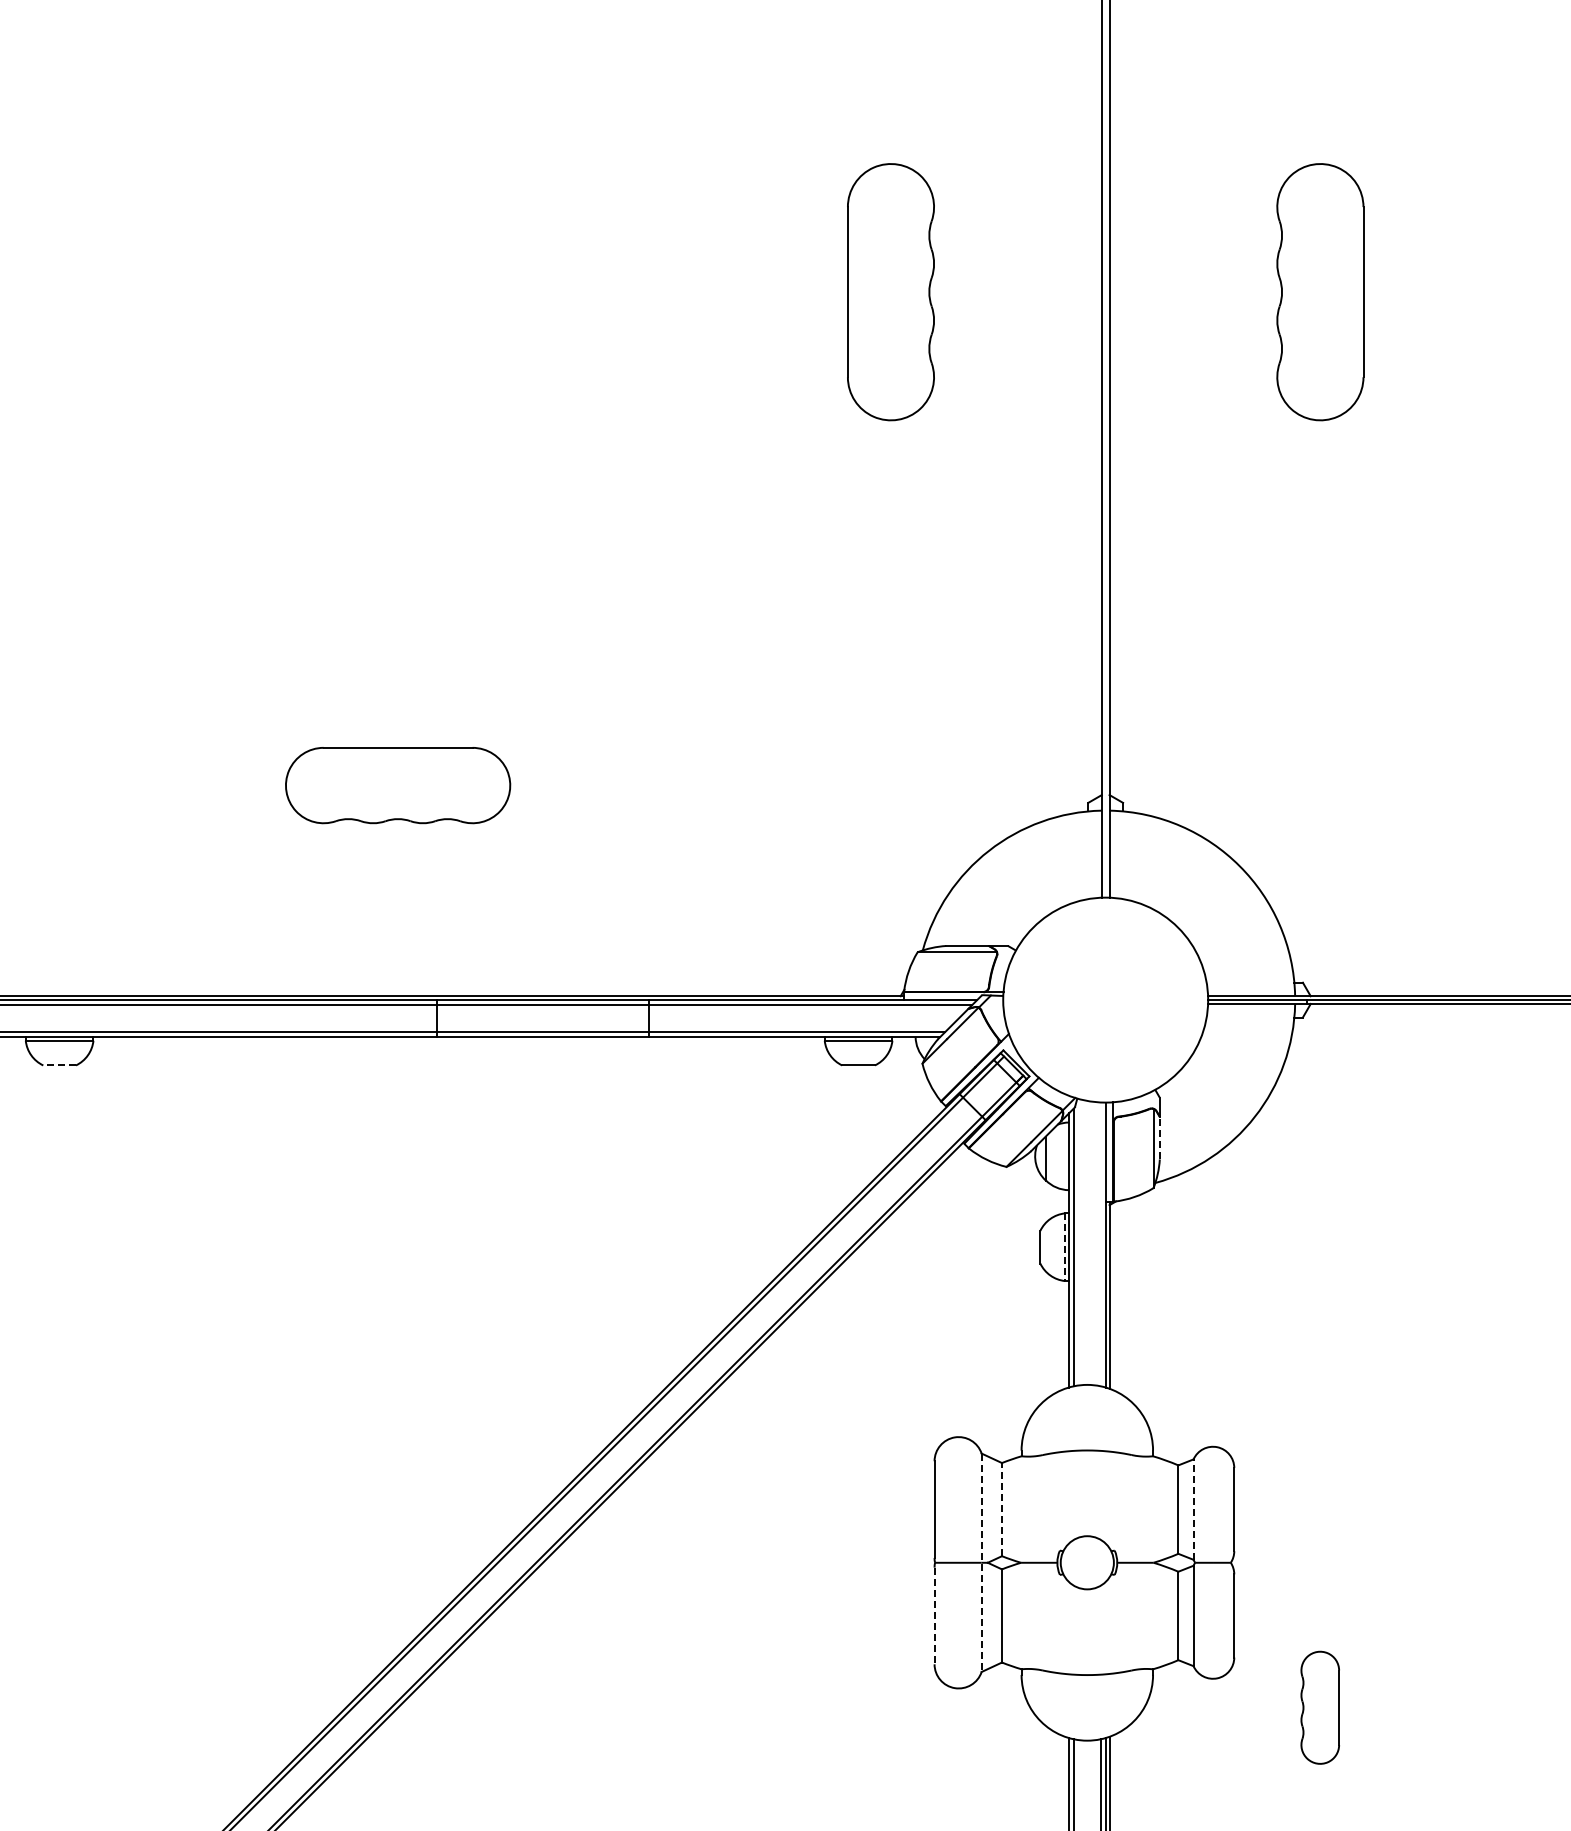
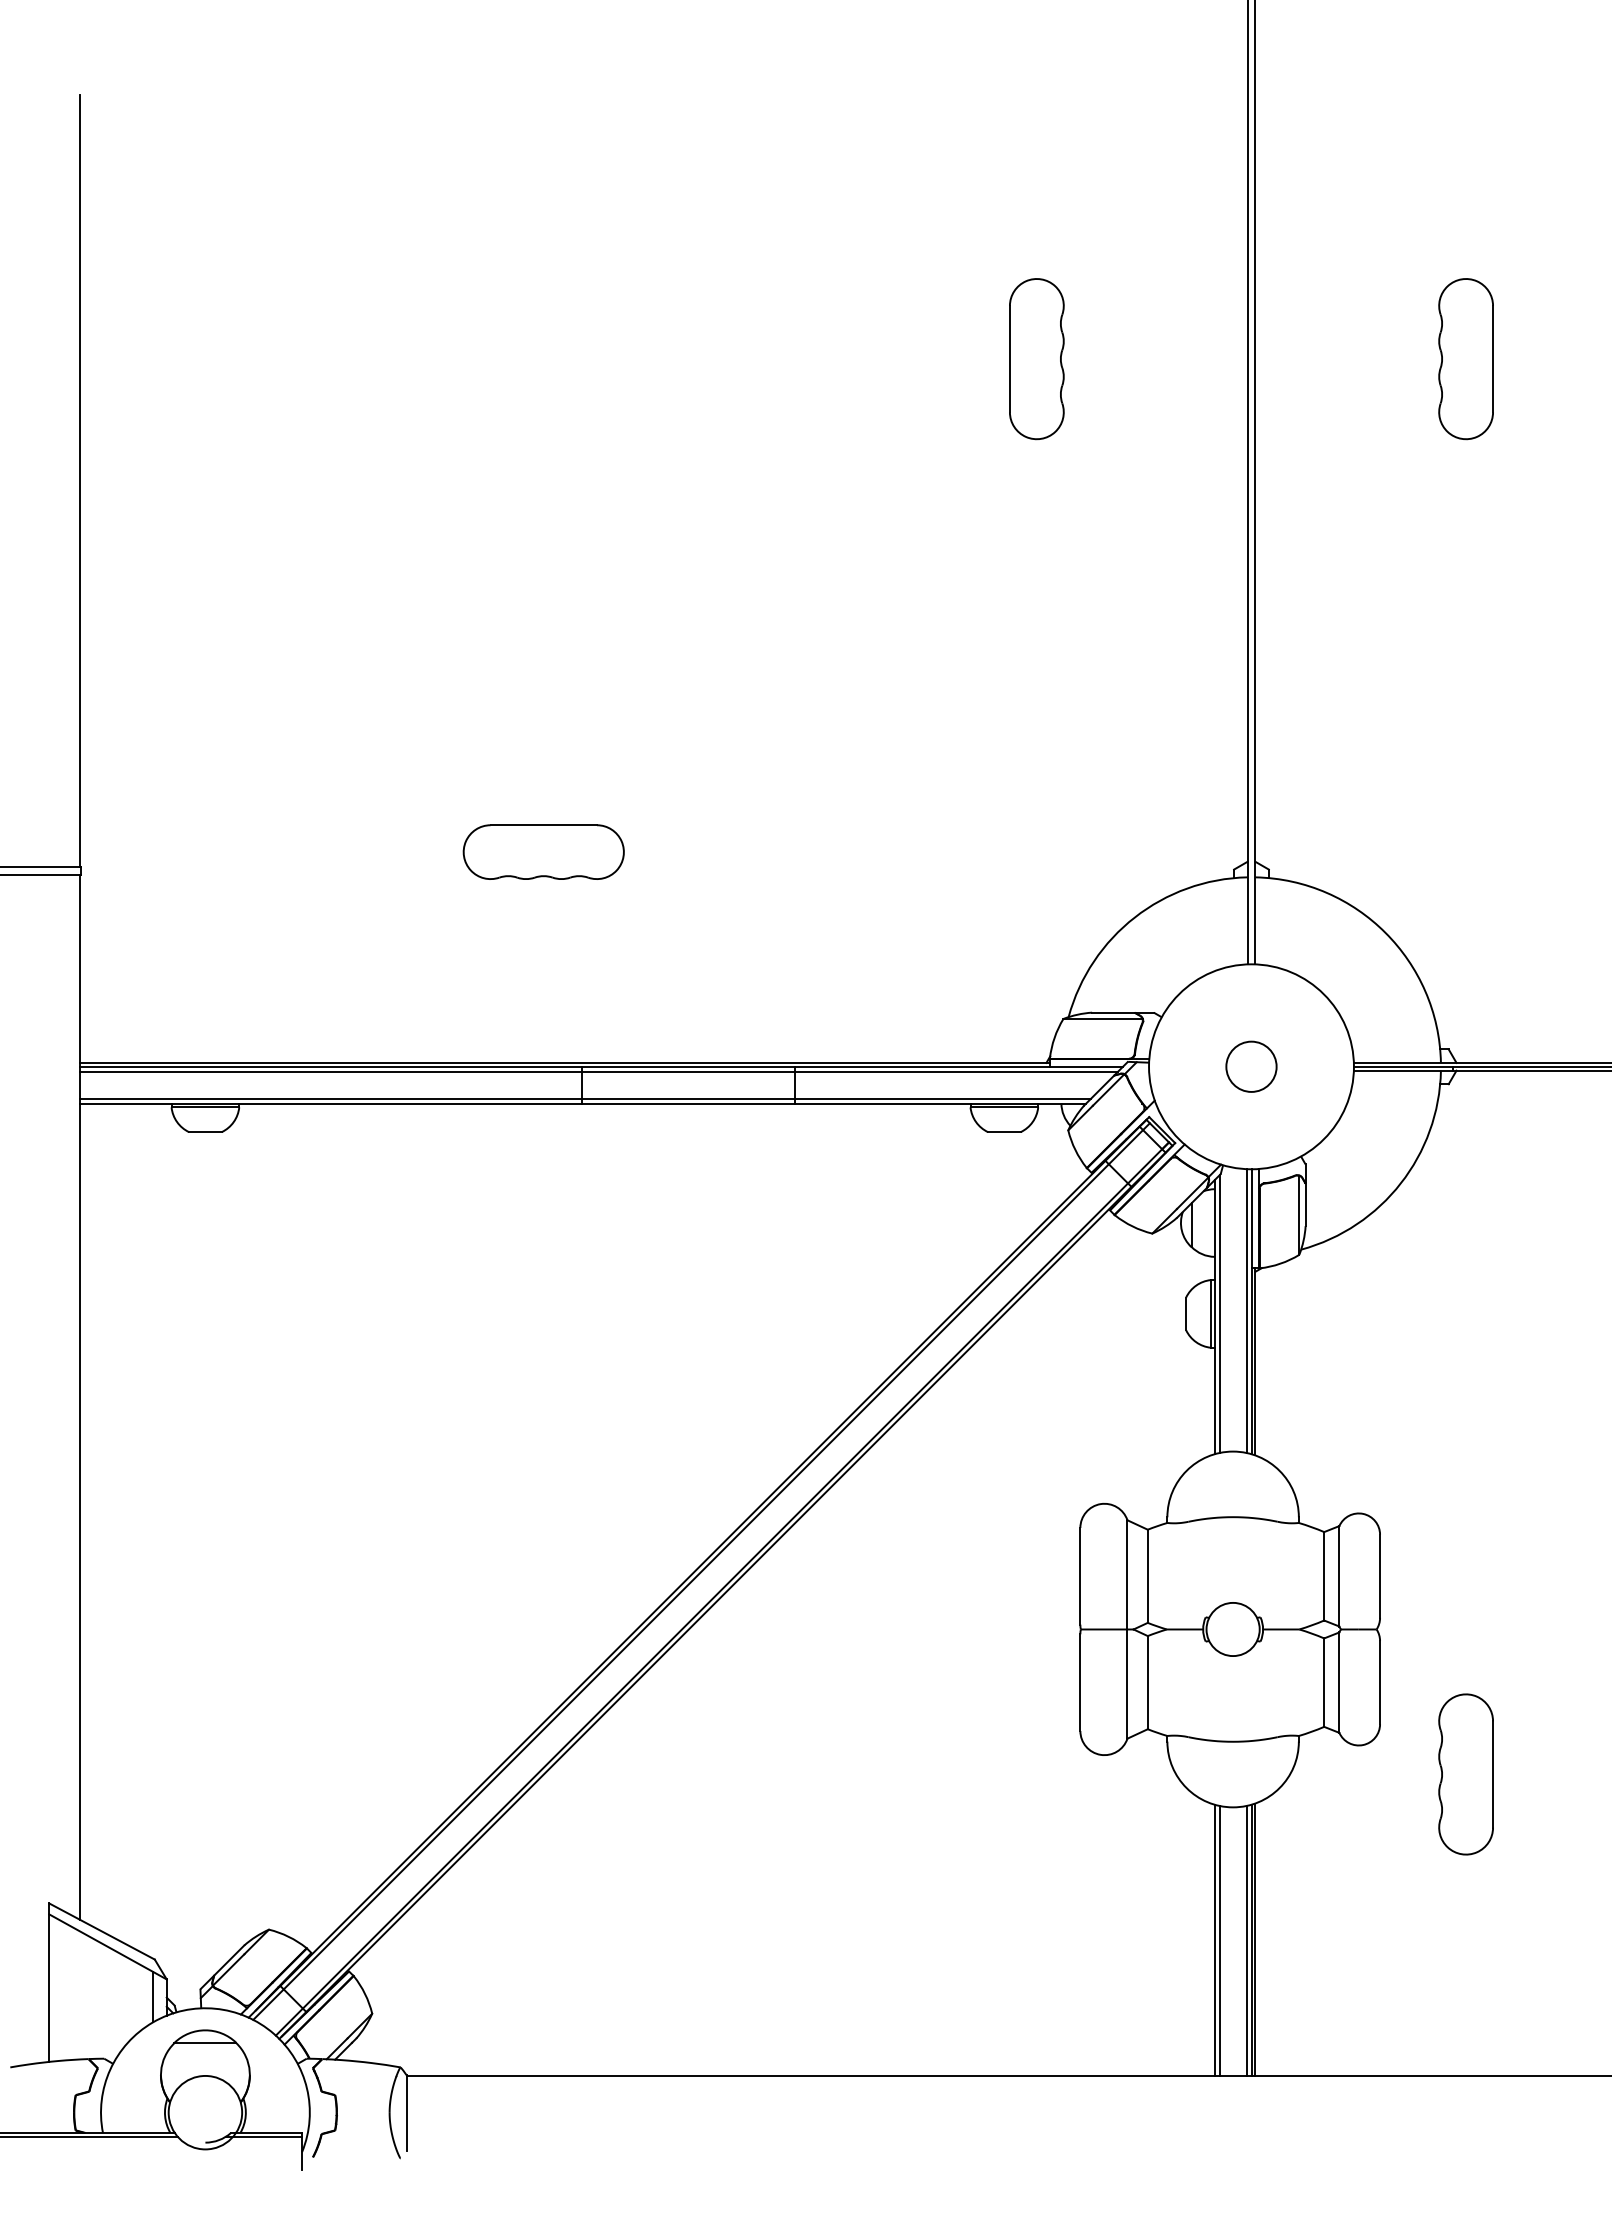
part: (890, 292) -> (1036, 359), size x0.62
part: (1319, 292) -> (1465, 359), size x0.62
part: (397, 784) -> (543, 851), size x0.71
circle: (1105, 999) -> (1251, 1066), added
line: (58, 1065) -> (204, 1132), dashed -> solid
line: (1159, 1137) -> (1305, 1204), dashed -> solid
line: (1100, 1244) -> (1246, 1311), added
line: (1064, 1246) -> (1210, 1313), dashed -> solid
line: (1193, 1508) -> (1339, 1575), dashed -> solid
line: (1001, 1509) -> (1147, 1576), dashed -> solid
line: (981, 1562) -> (1127, 1629), dashed -> solid
line: (934, 1616) -> (1080, 1683), dashed -> solid
part: (1319, 1707) -> (1465, 1774), size x1.43

